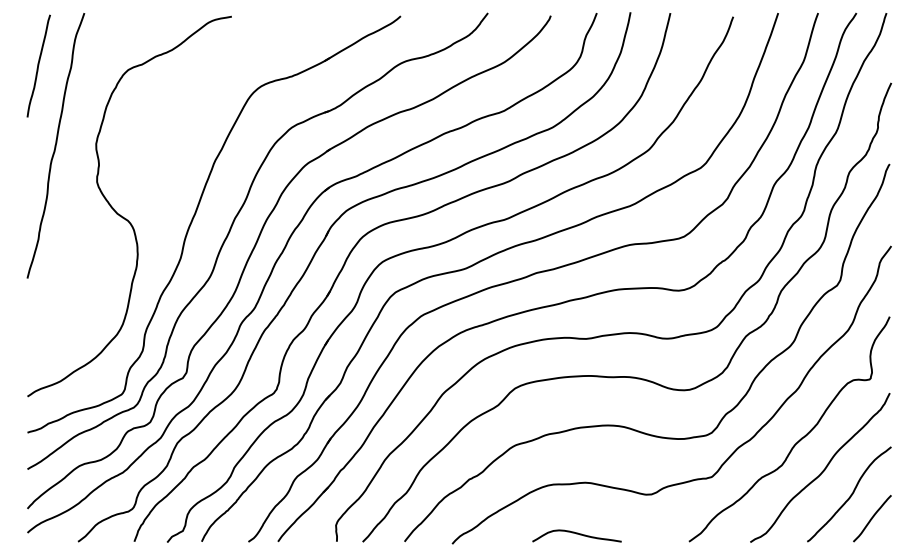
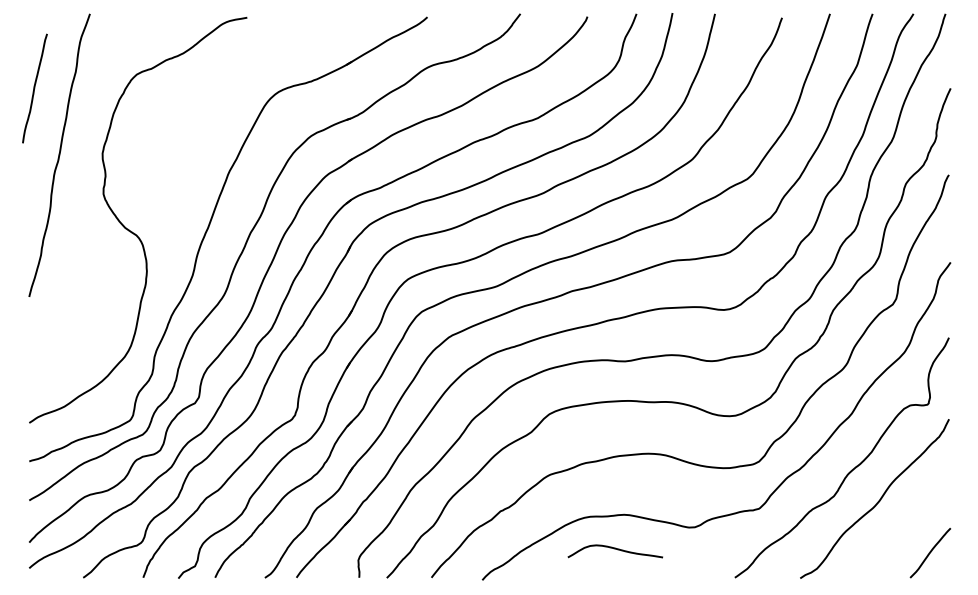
line: (38, 65) -> (34, 87), moved
curve: (850, 494) -> (907, 527), removed
curve: (576, 534) -> (614, 549), moved

